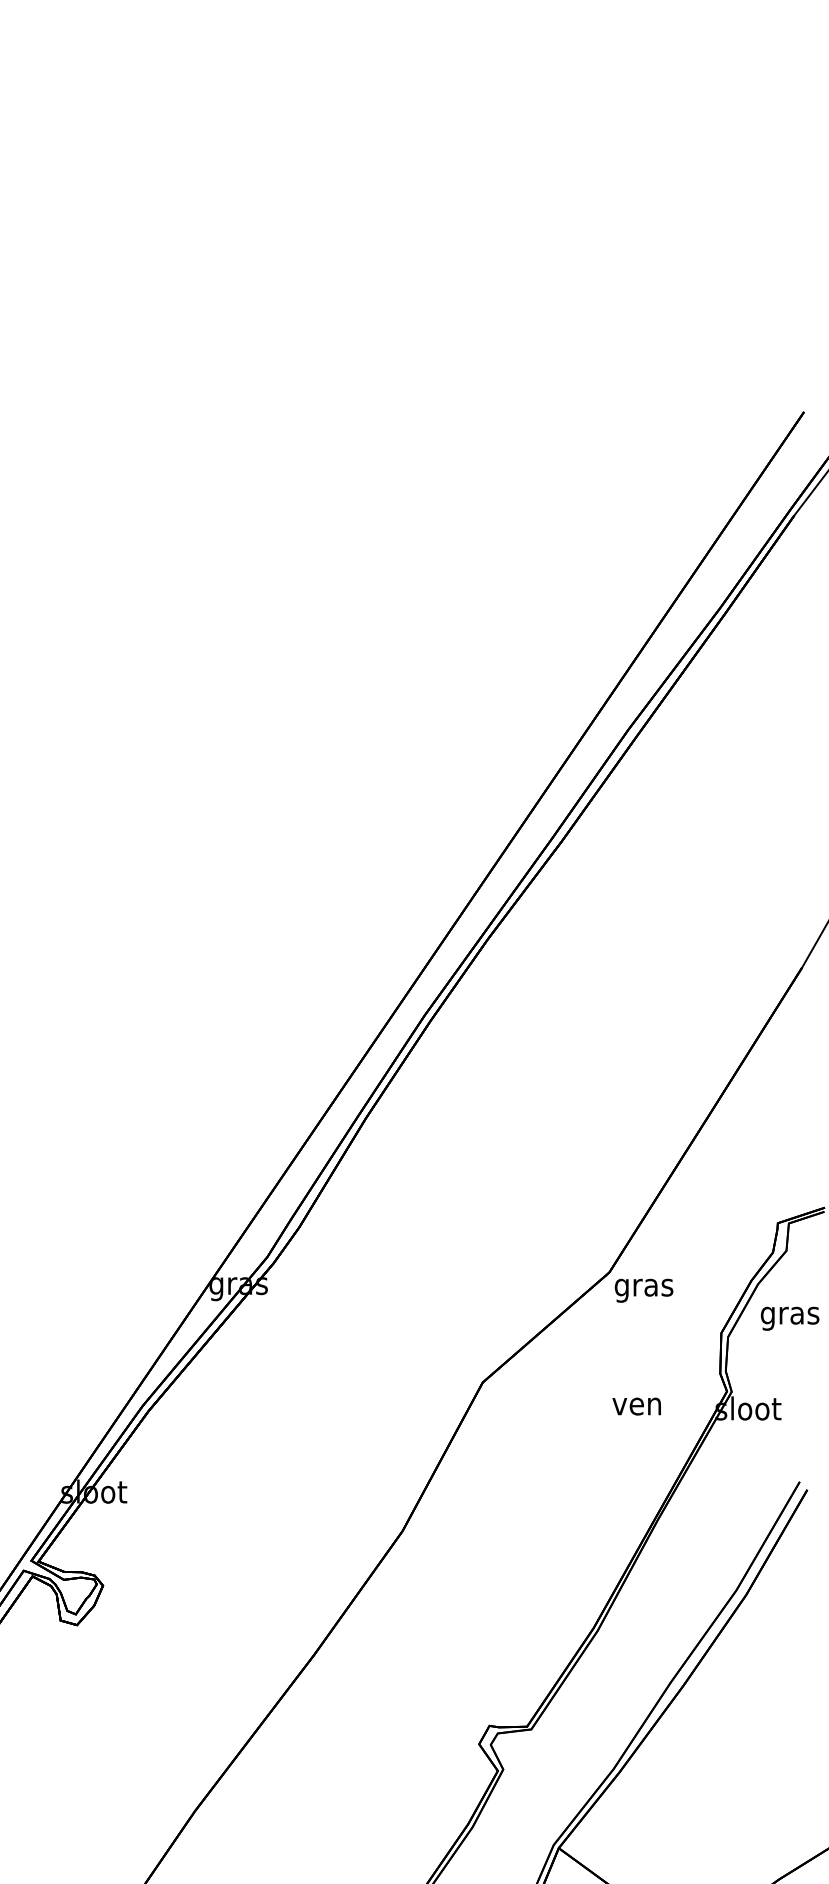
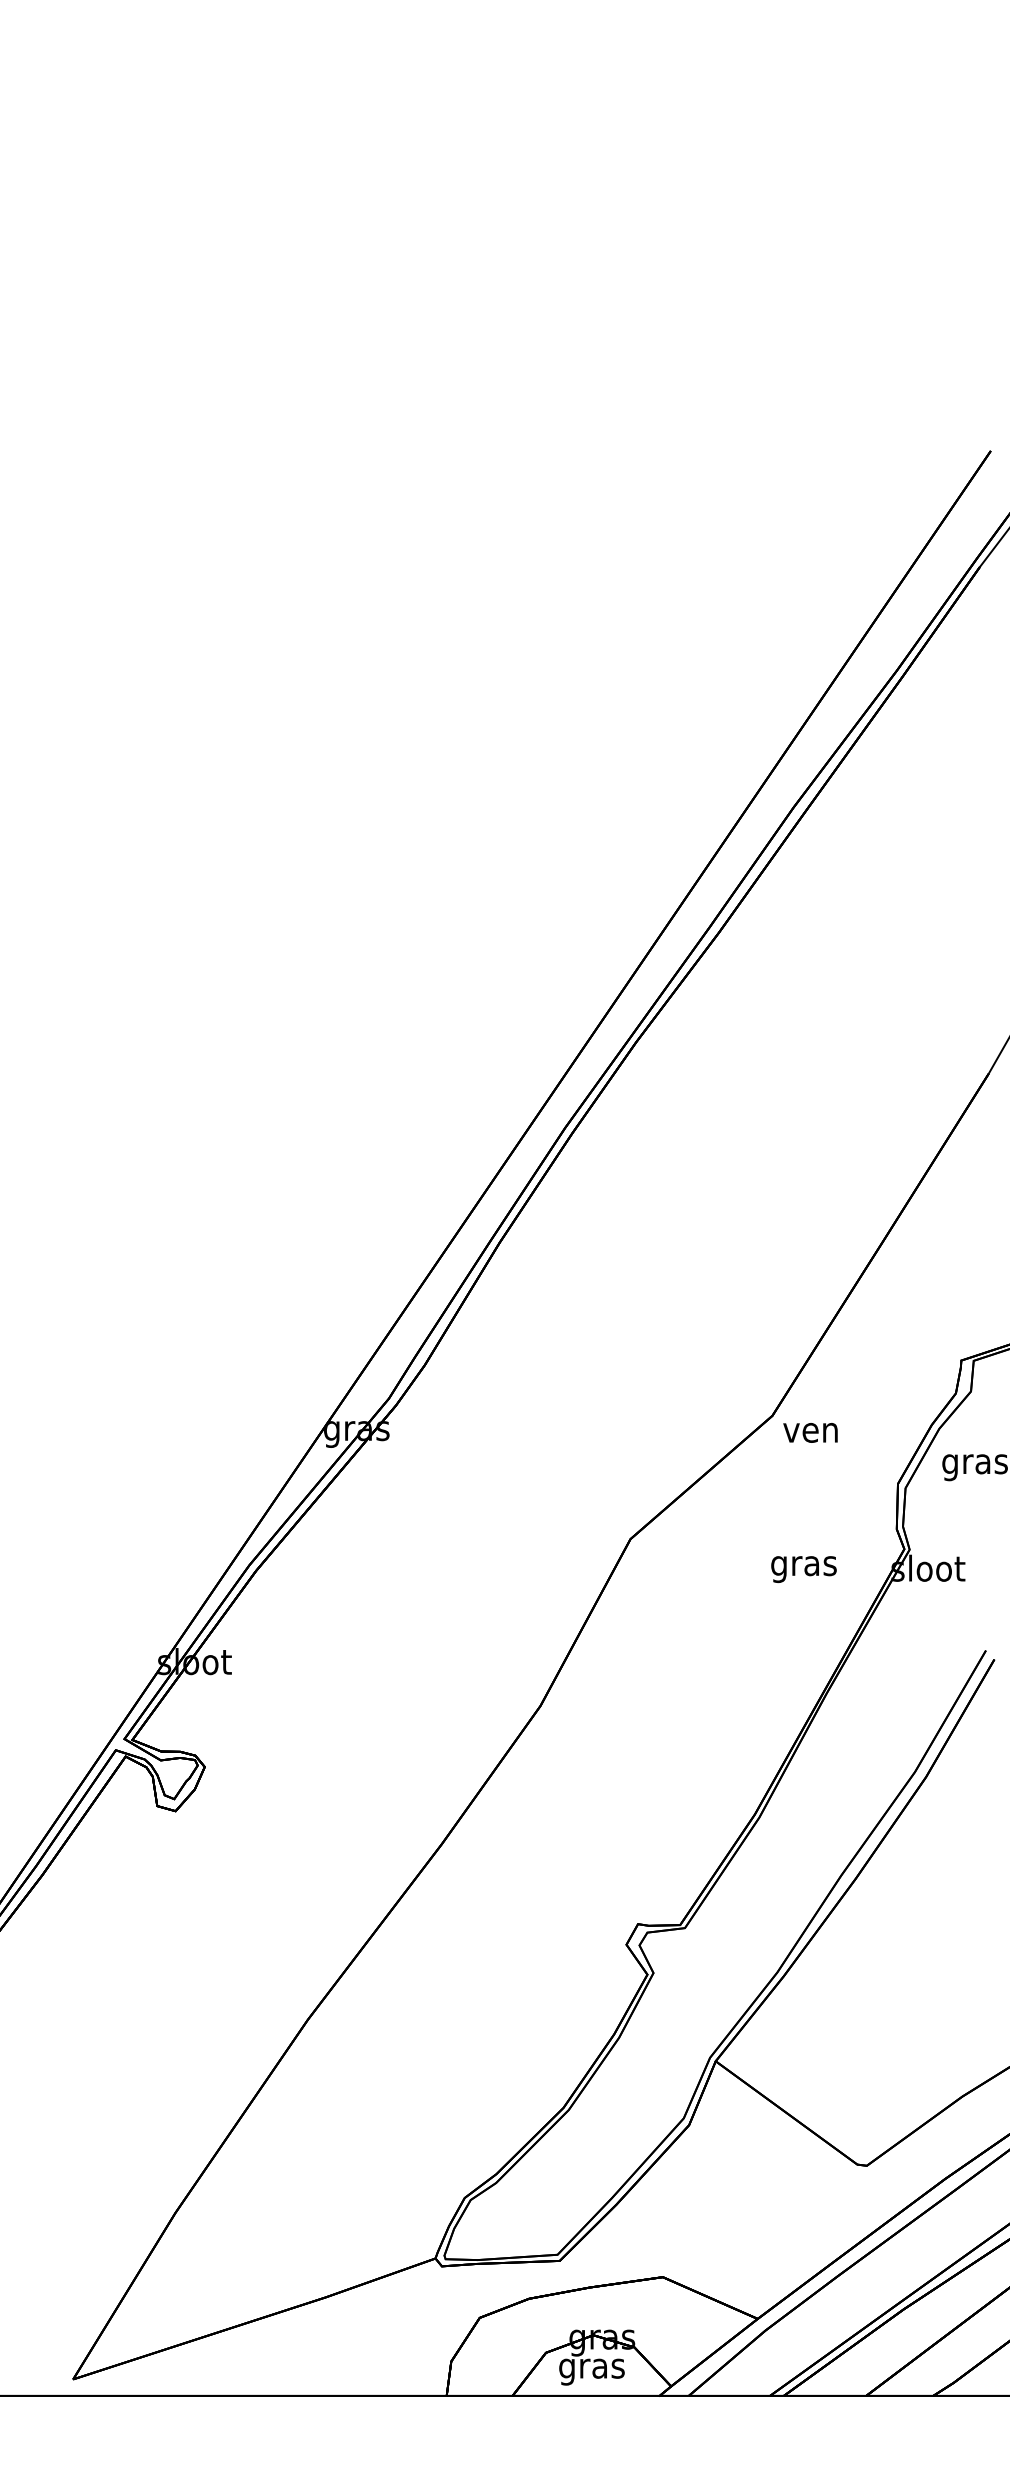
text: (644, 1290) -> (811, 1435), gras -> ven
text: (637, 1409) -> (803, 1569), ven -> gras

